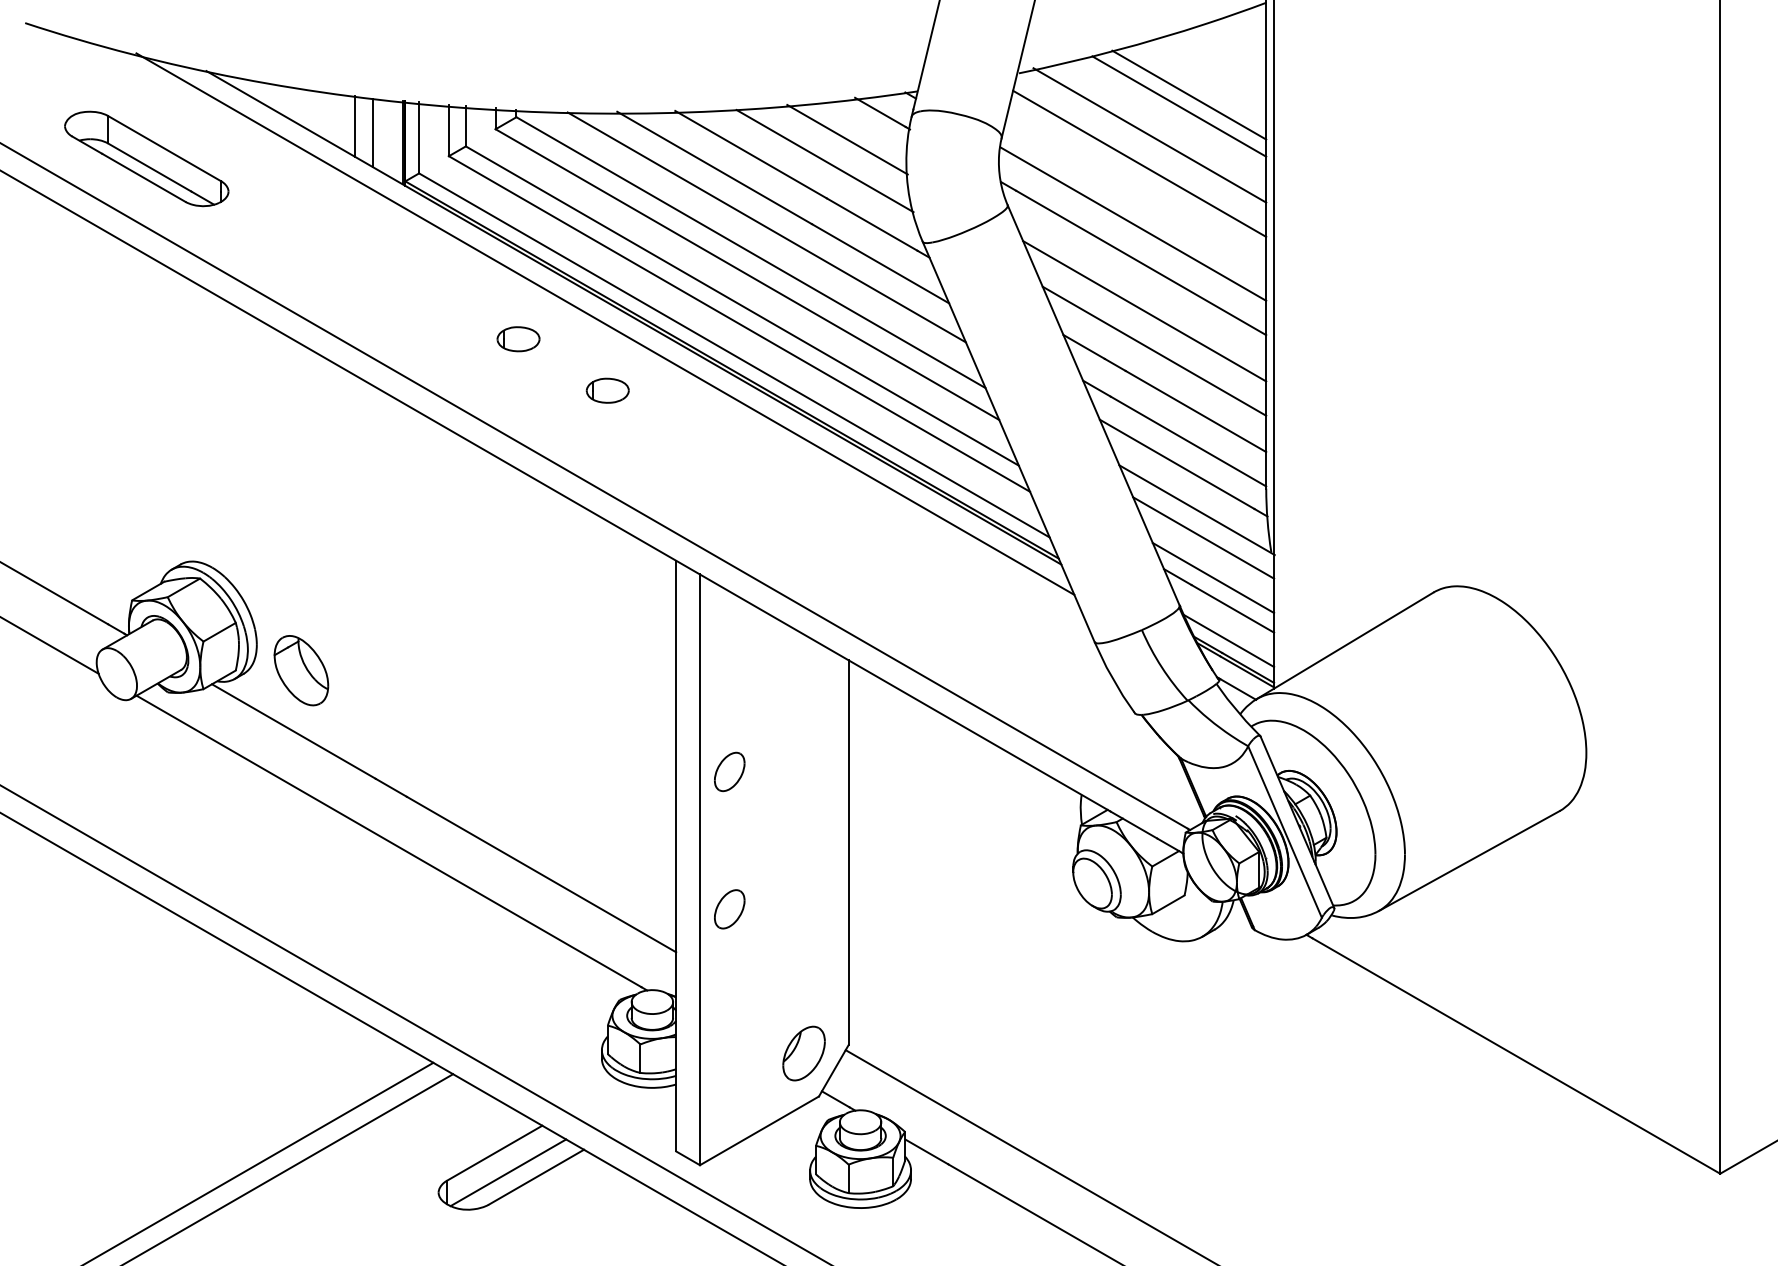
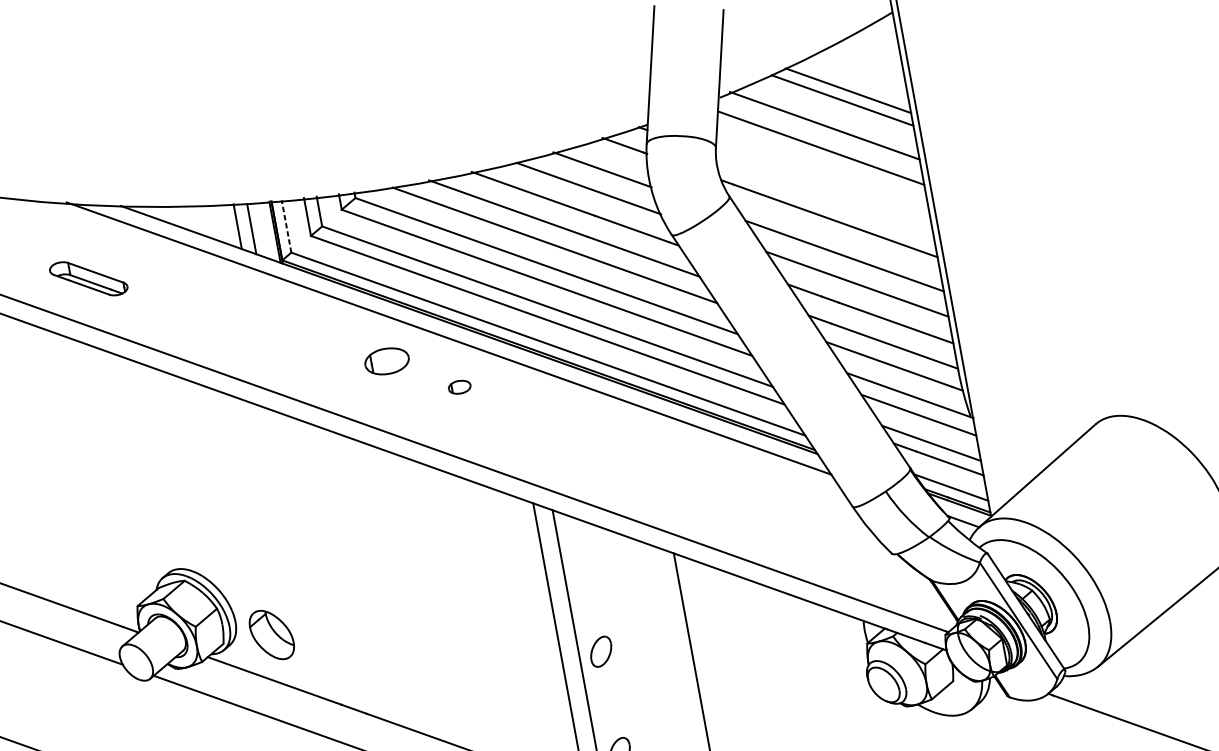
line: (419, 137) -> (286, 226), solid -> dashed
part: (146, 158) -> (88, 278), size x0.6
line: (1133, 223) -> (824, 192), removed
part: (518, 339) -> (387, 361), size x1.4
part: (607, 390) -> (459, 387), size x0.7

